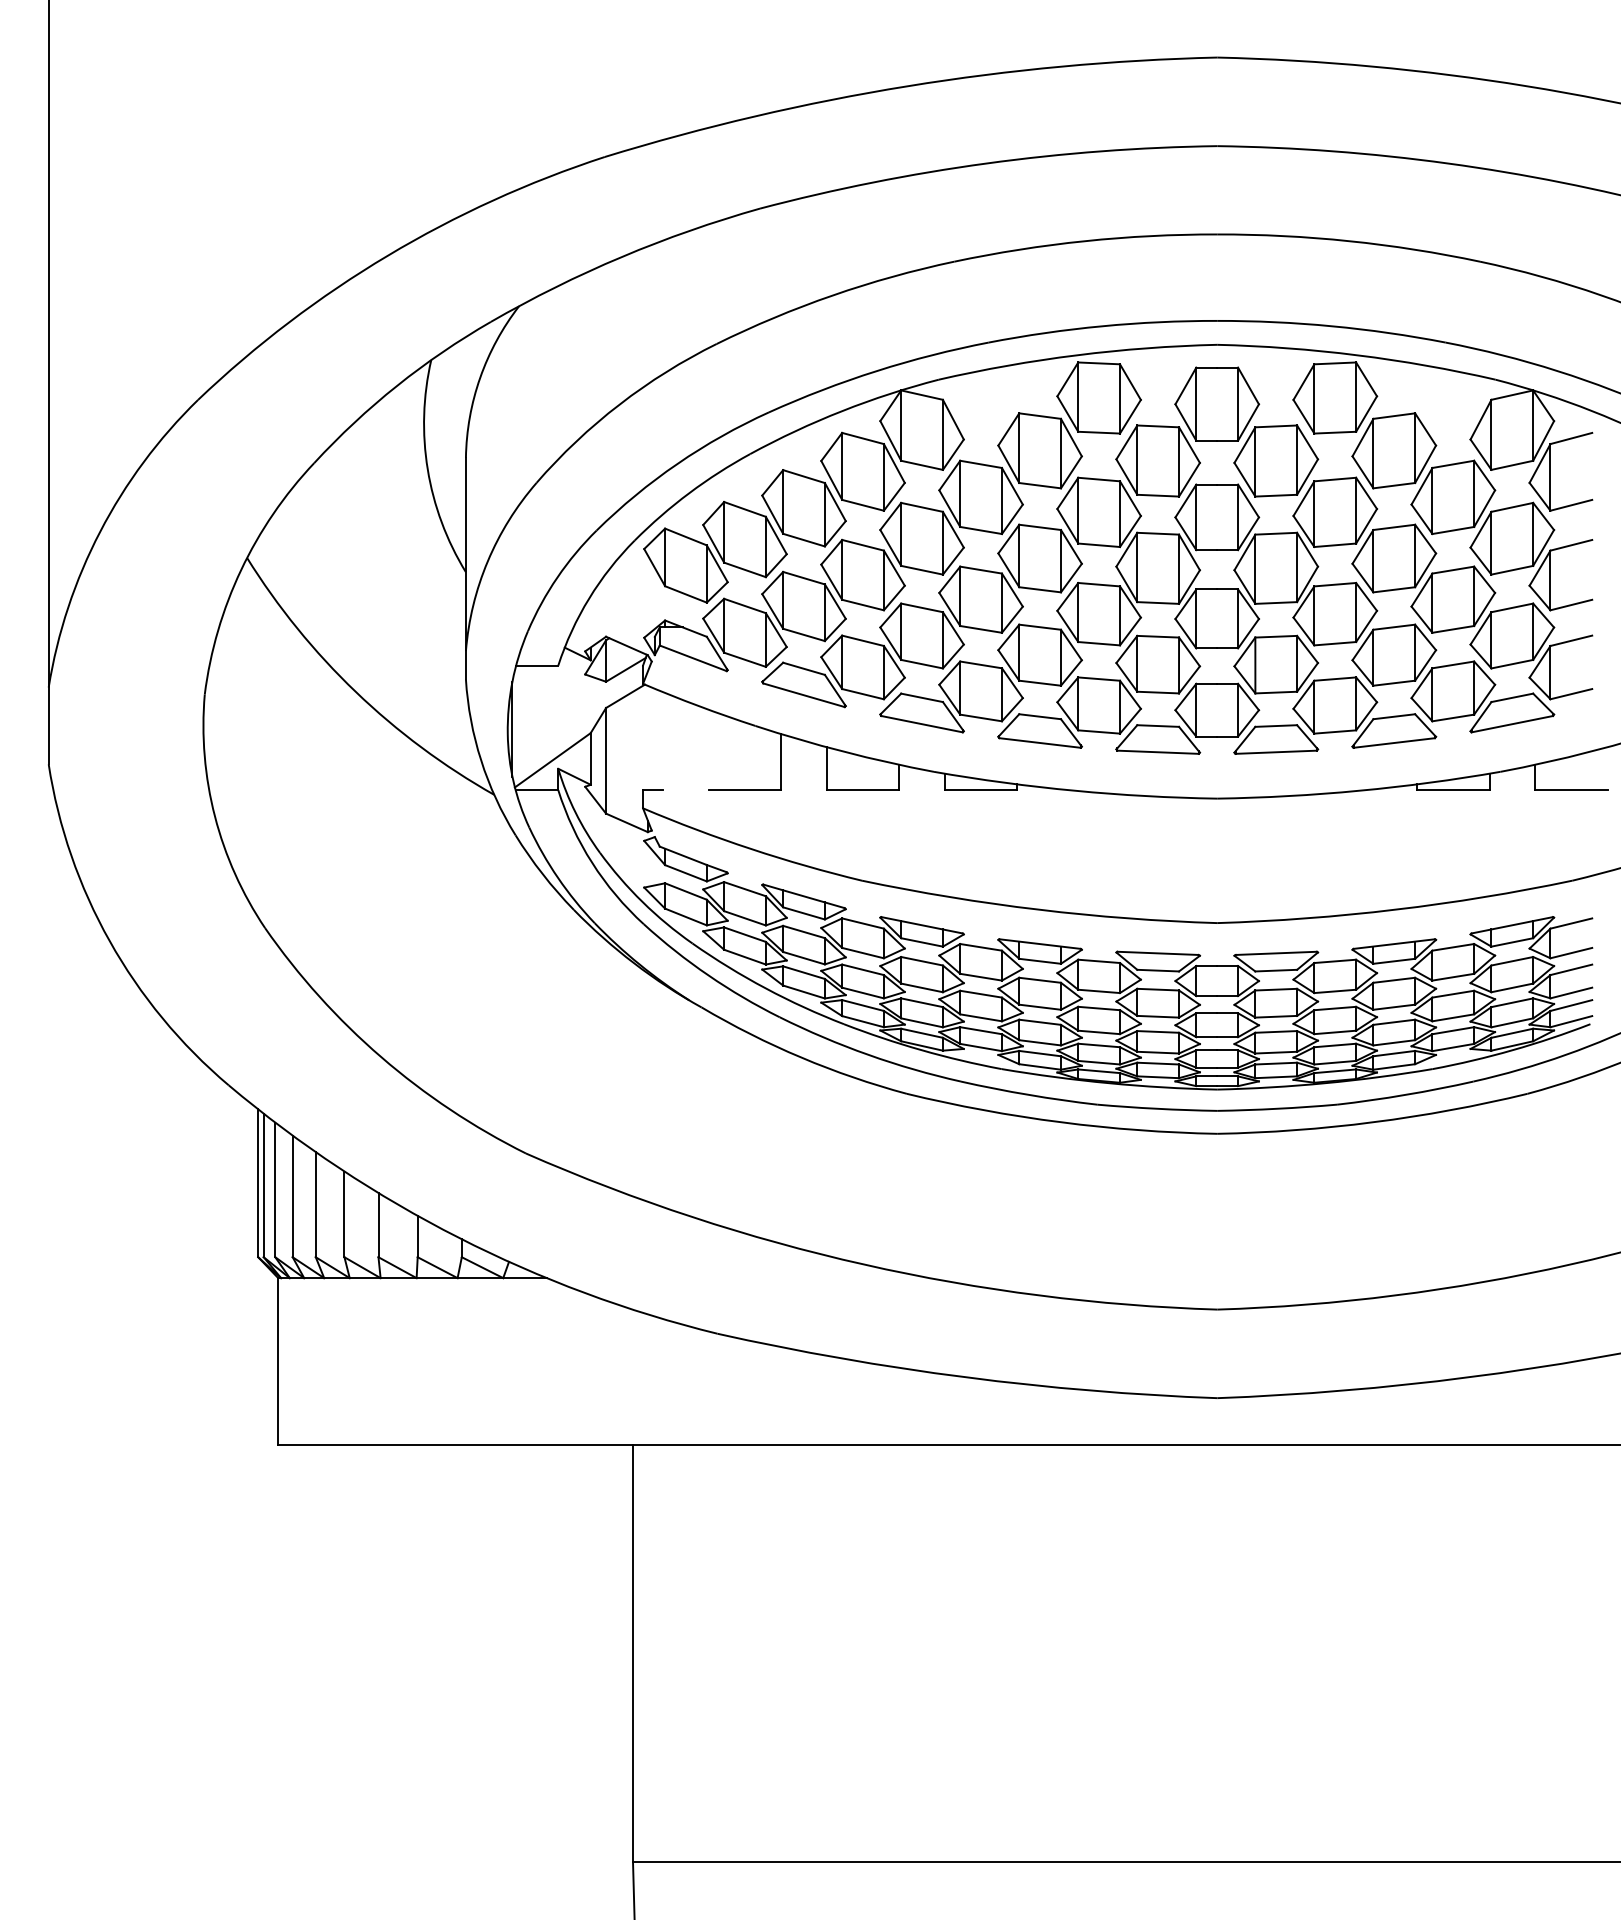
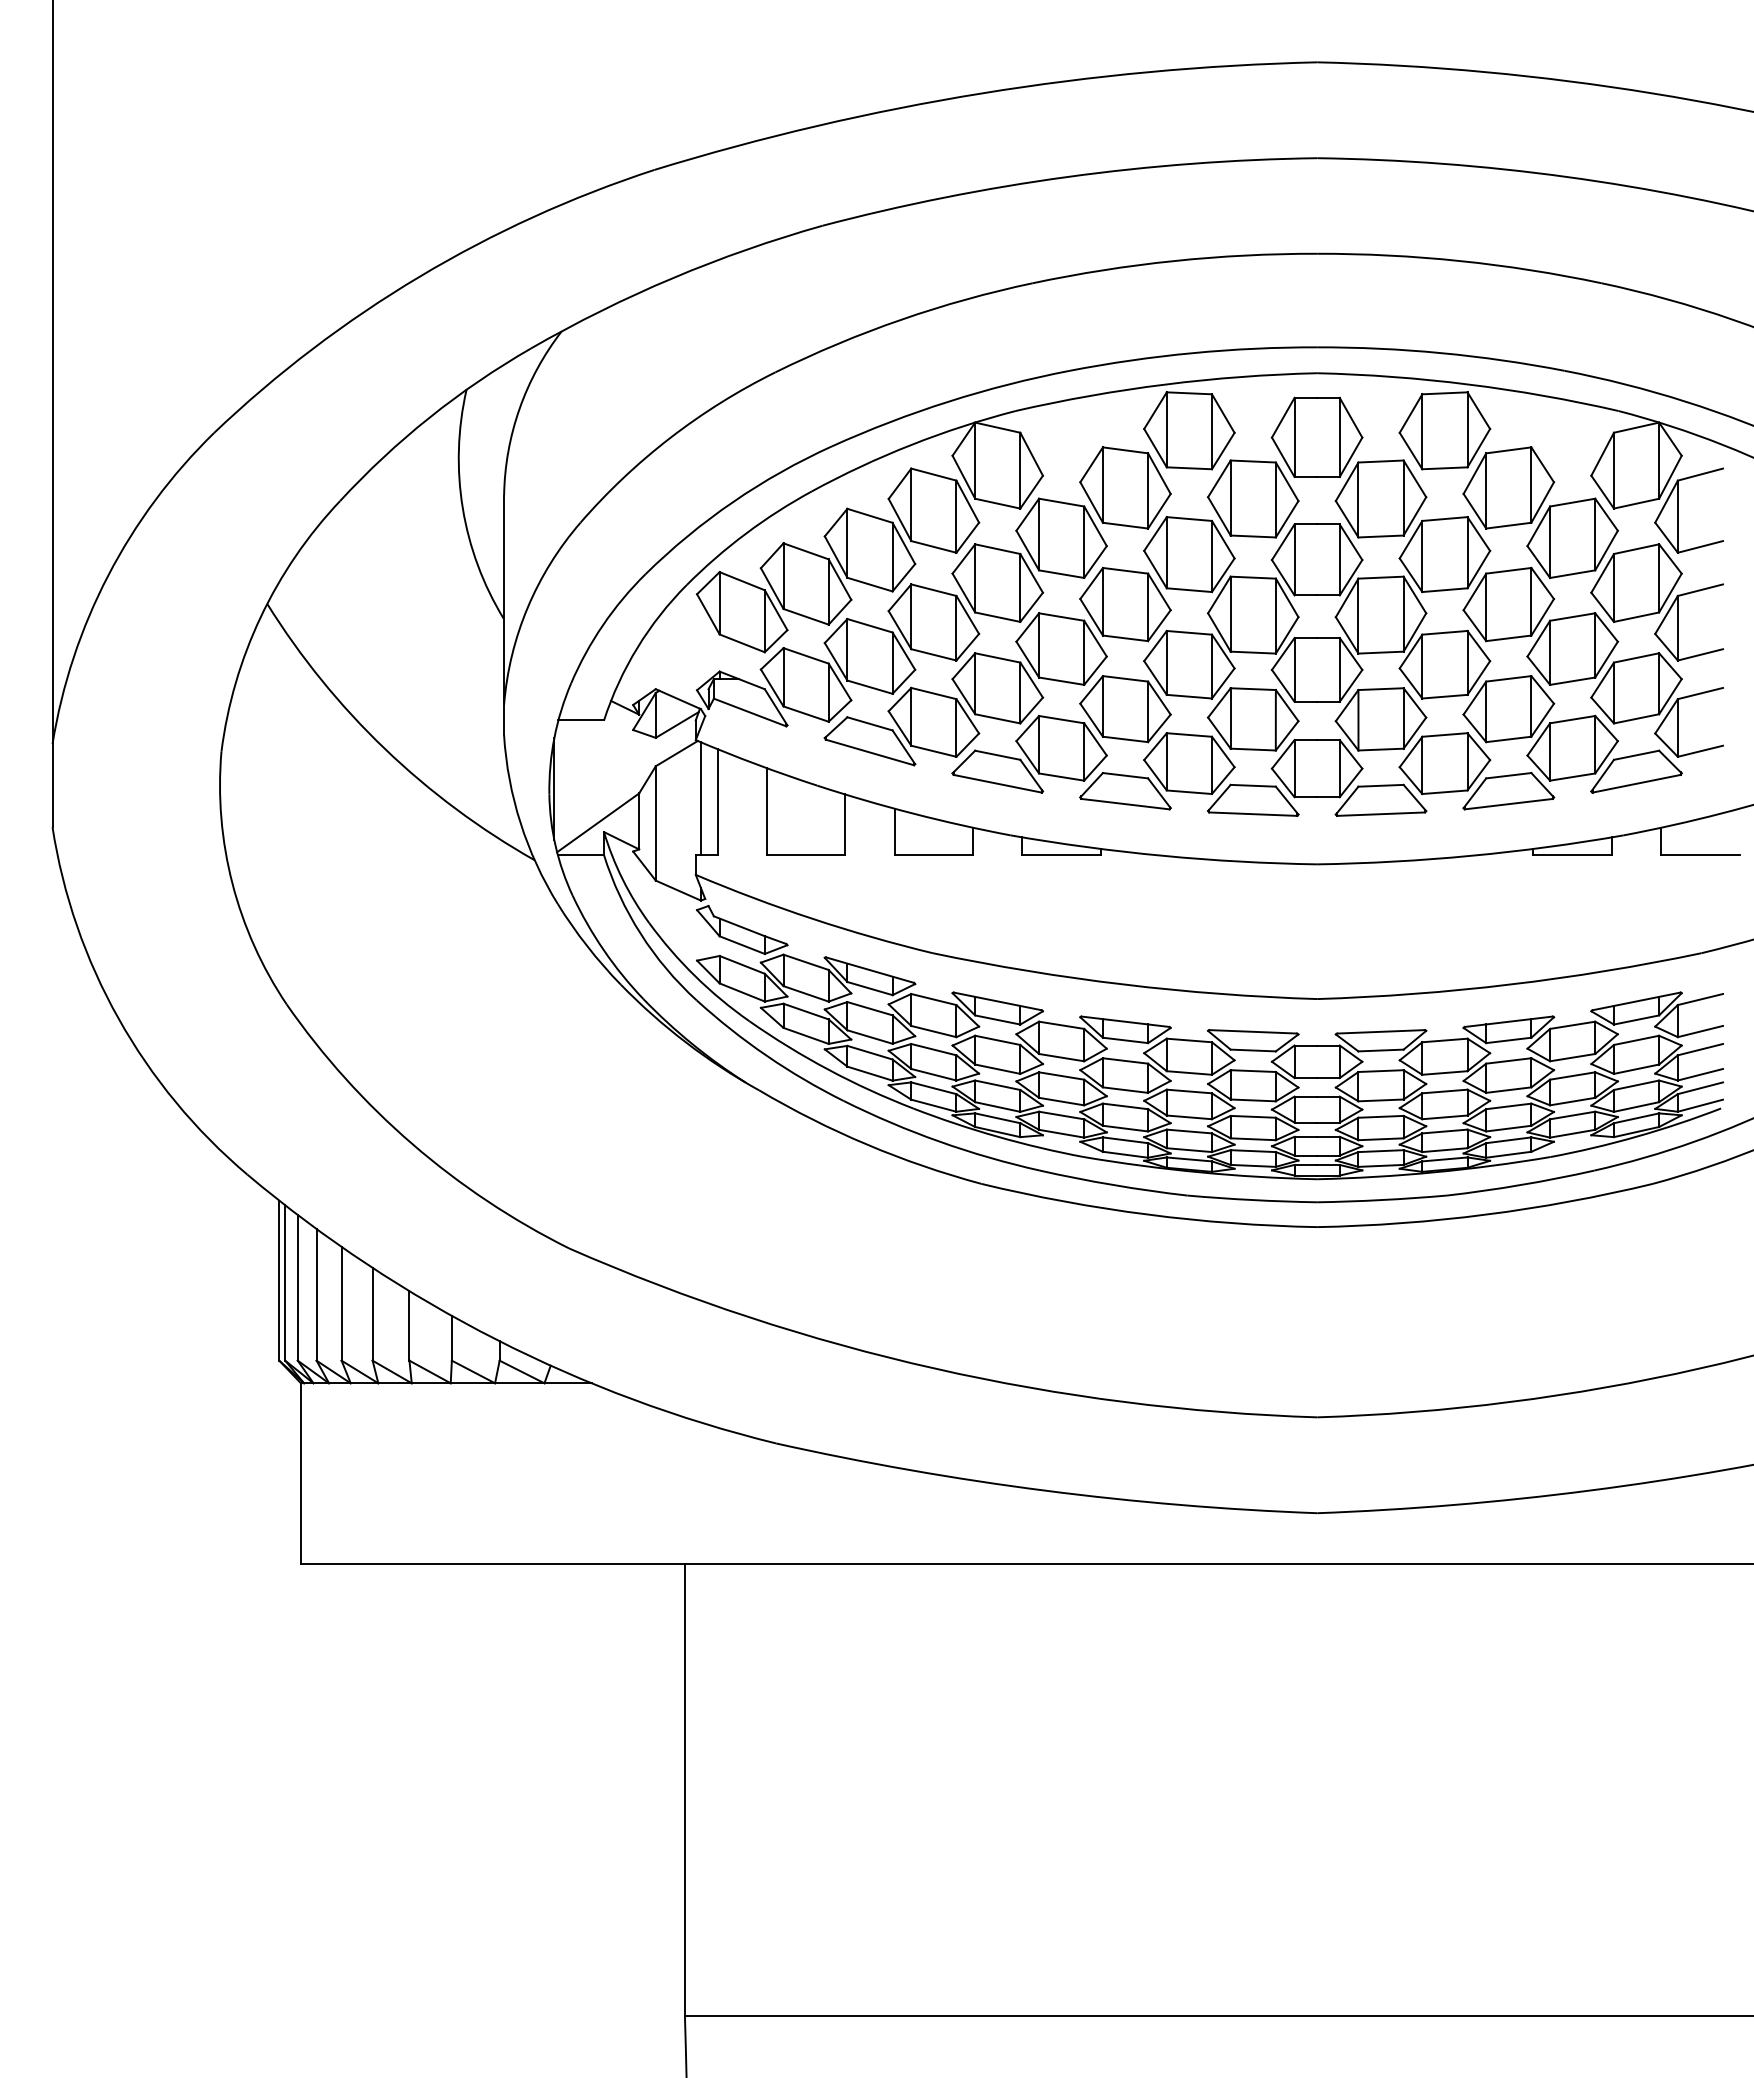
line: (647, 737) -> (700, 798), added
line: (663, 741) -> (717, 802), added
line: (708, 749) -> (766, 811), added

